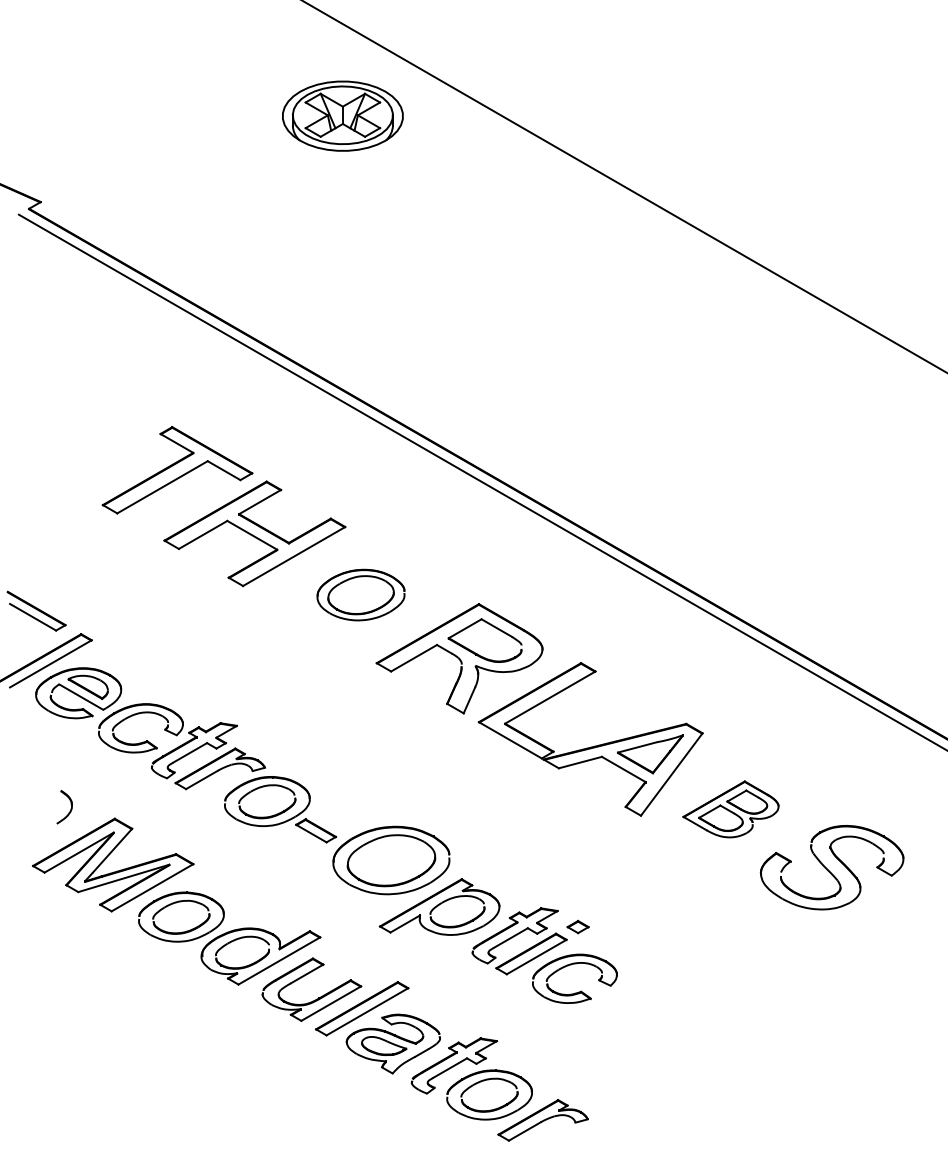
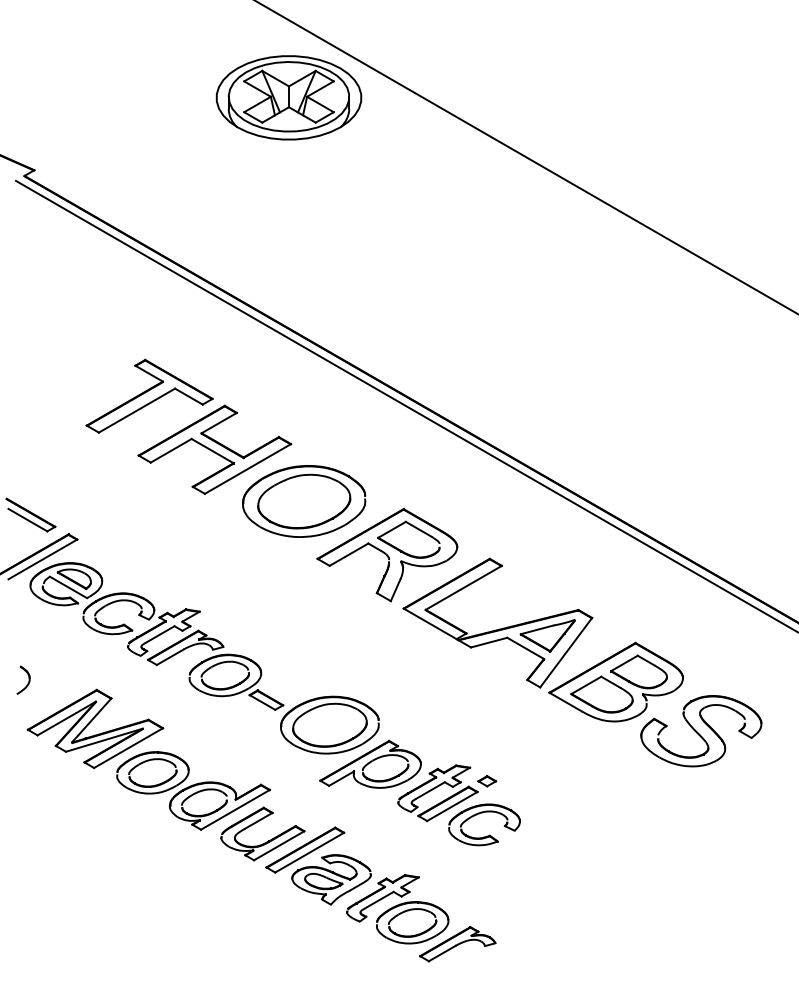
part: (342, 115) -> (288, 97), size x1.43
part: (361, 595) -> (304, 501), size x1.67
part: (64, 806) -> (23, 679), moved
part: (730, 808) -> (615, 681), size x1.67

